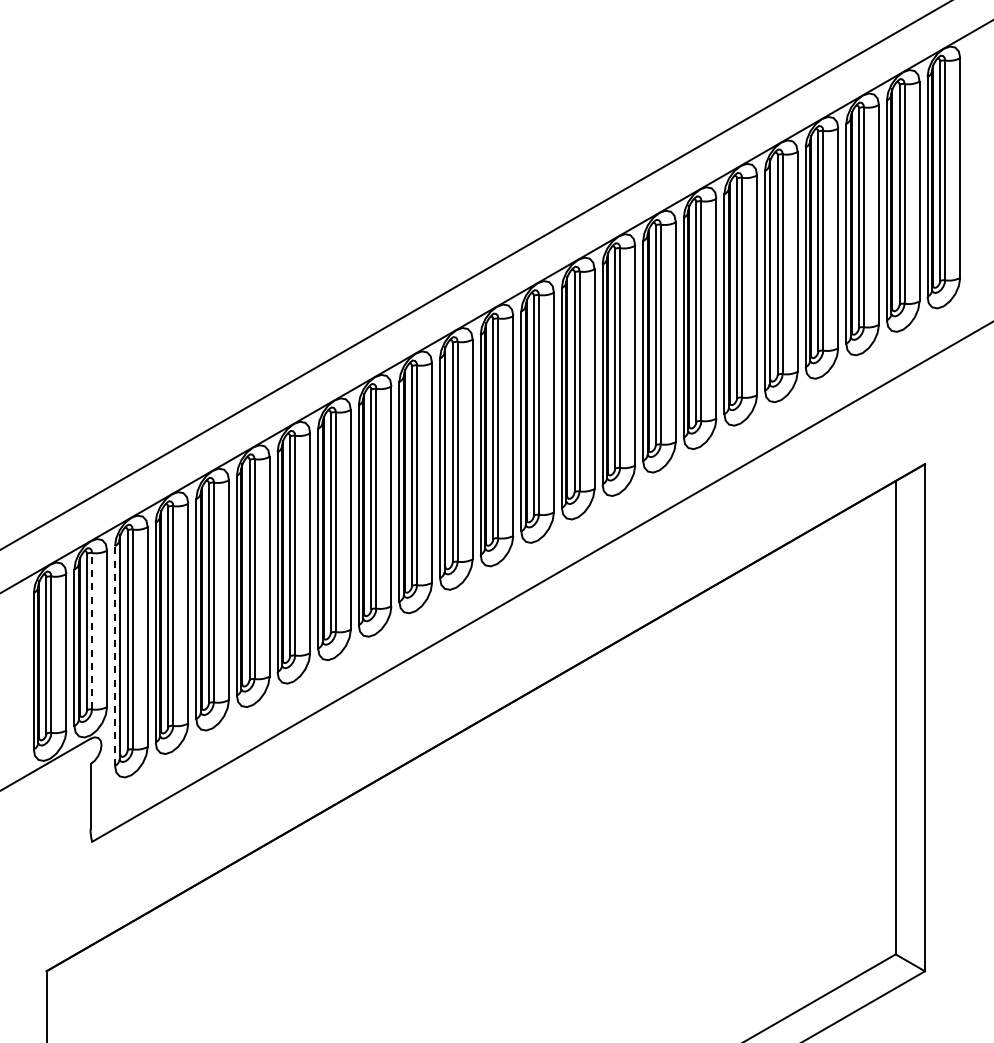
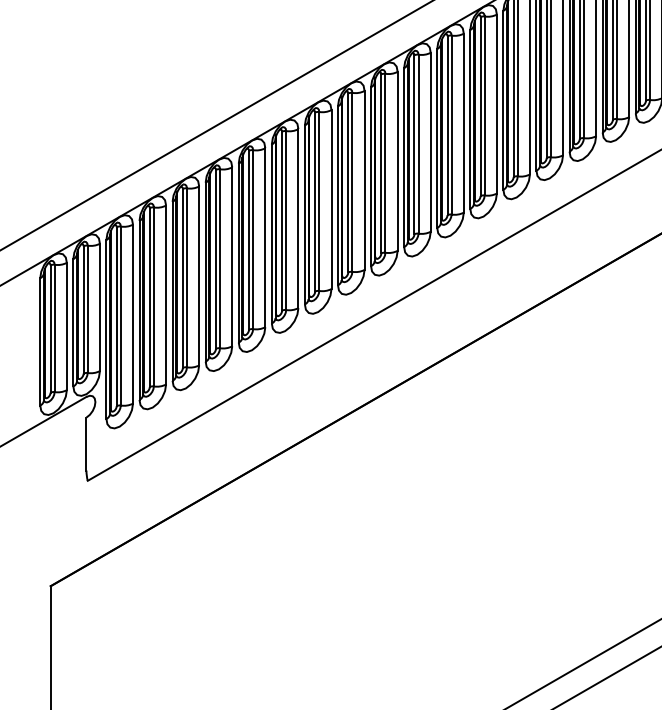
line: (92, 630) -> (88, 308), dashed -> solid
line: (115, 655) -> (106, 329), dashed -> solid

